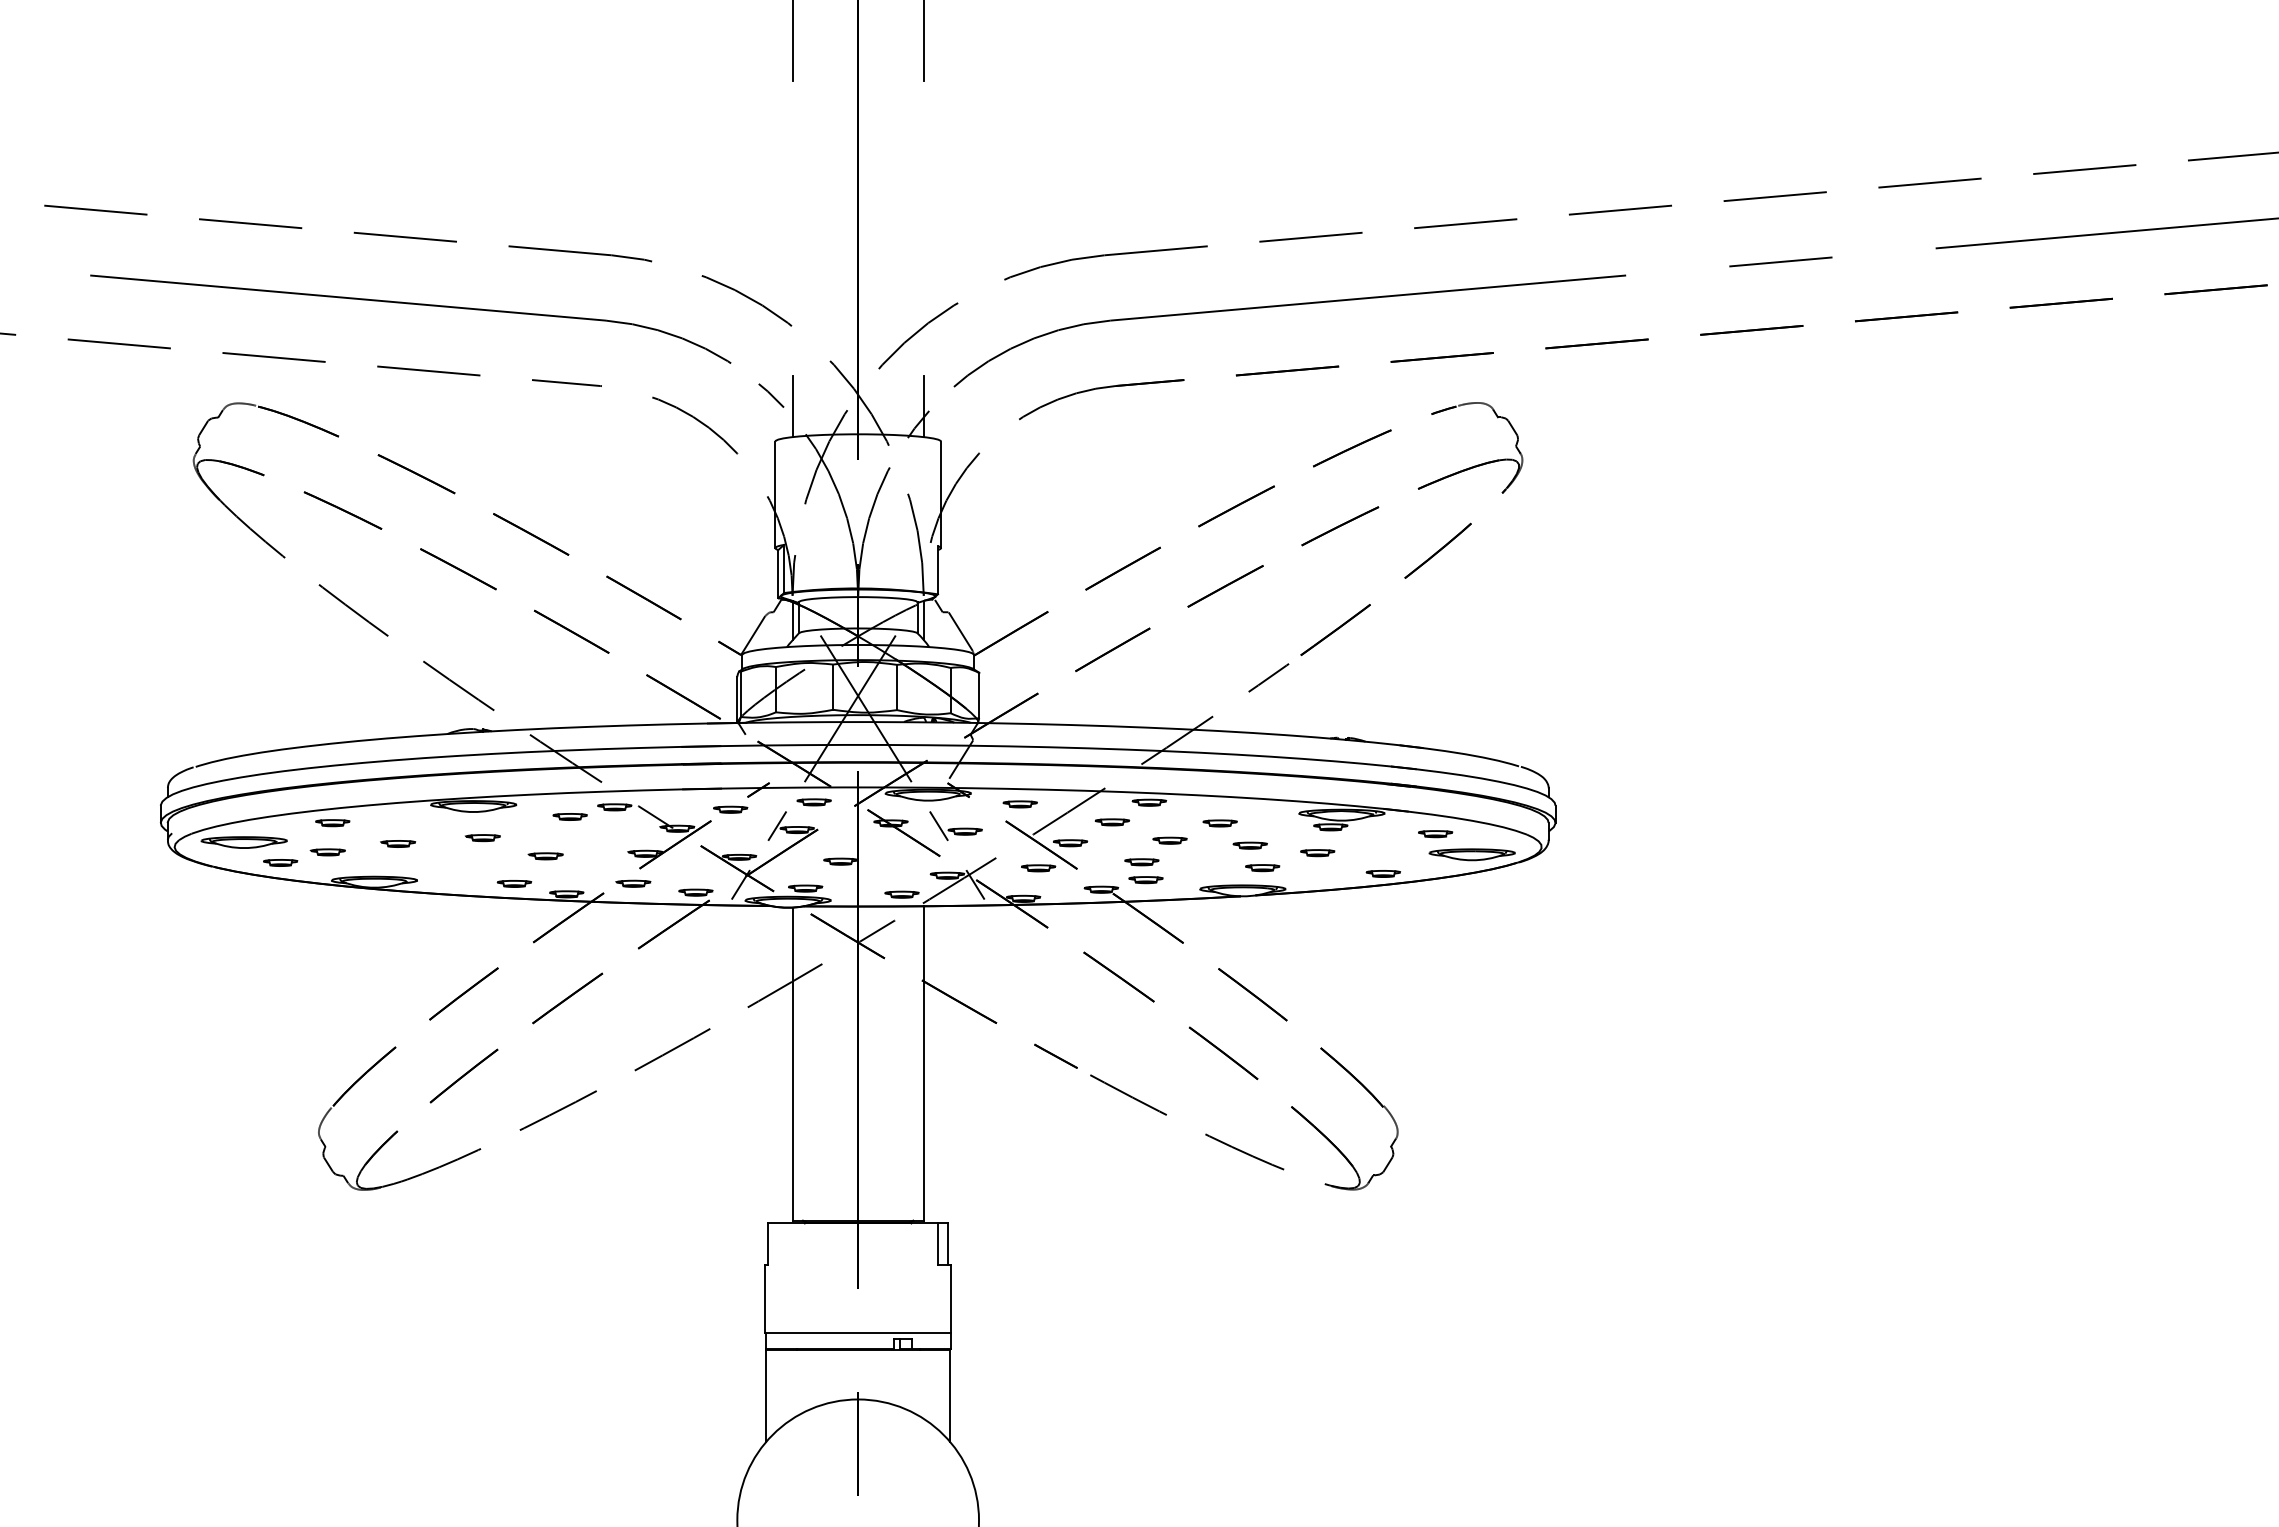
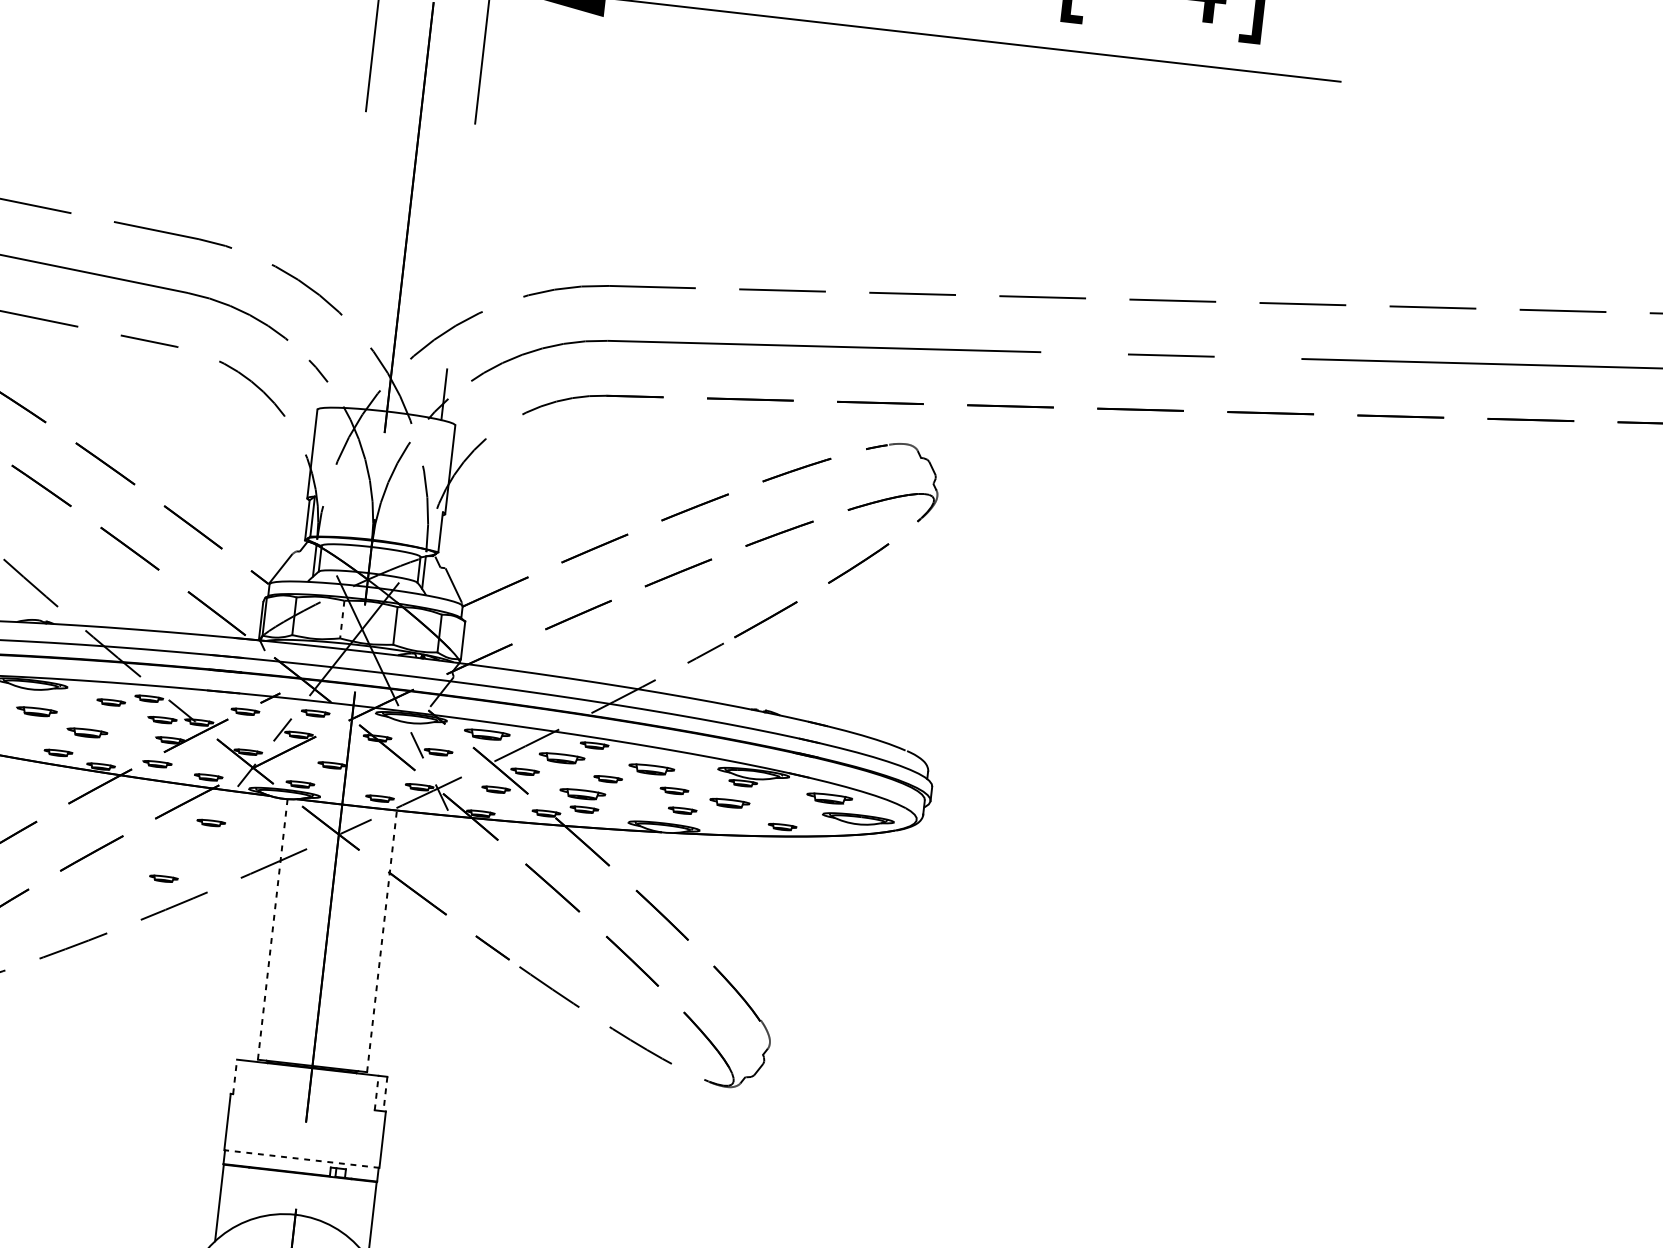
line: (792, 406) -> (335, 382), removed
line: (833, 687) -> (342, 619), solid -> dashed
part: (1019, 804) -> (486, 734), size x1.6
part: (1112, 822) -> (561, 758), size x1.6
part: (1219, 823) -> (650, 769), size x1.6
part: (633, 830) -> (162, 719), added
part: (1435, 834) -> (829, 799), size x1.6
part: (482, 838) -> (36, 712), size x1.4
part: (1317, 853) -> (729, 803), size x1.4
part: (545, 856) -> (86, 733), size x1.4
part: (1141, 862) -> (582, 794), size x1.6
part: (704, 946) -> (210, 823), added
part: (656, 1018) -> (163, 878), added
line: (923, 1062) -> (381, 940), solid -> dashed
line: (792, 1064) -> (272, 929), solid -> dashed
line: (767, 1244) -> (234, 1077), solid -> dashed
line: (937, 1244) -> (376, 1093), solid -> dashed
line: (948, 1244) -> (385, 1094), solid -> dashed
line: (857, 1332) -> (301, 1158), solid -> dashed

